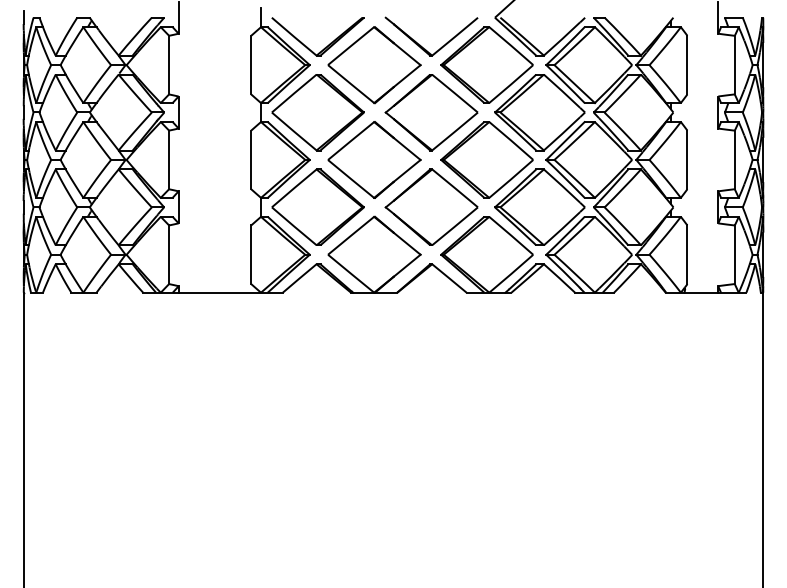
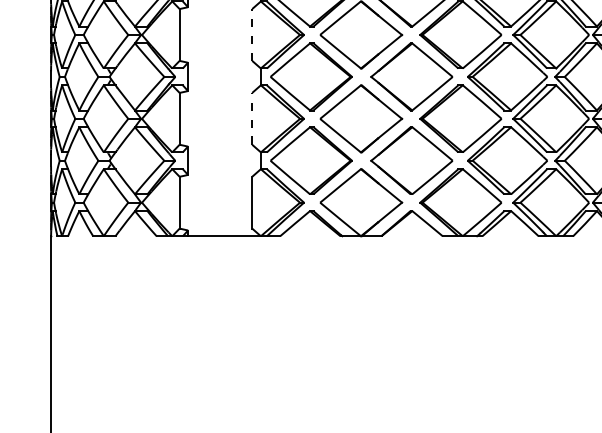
line: (251, 64) -> (252, 34), solid -> dashed
line: (251, 159) -> (252, 118), solid -> dashed

